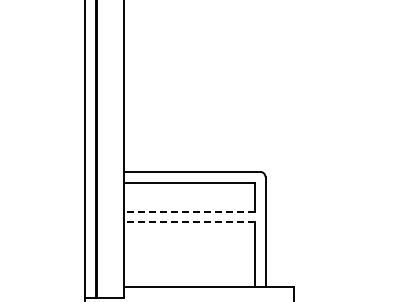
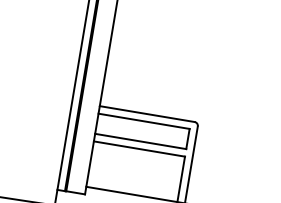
line: (189, 211) -> (140, 141), dashed -> solid
line: (189, 222) -> (139, 149), dashed -> solid

